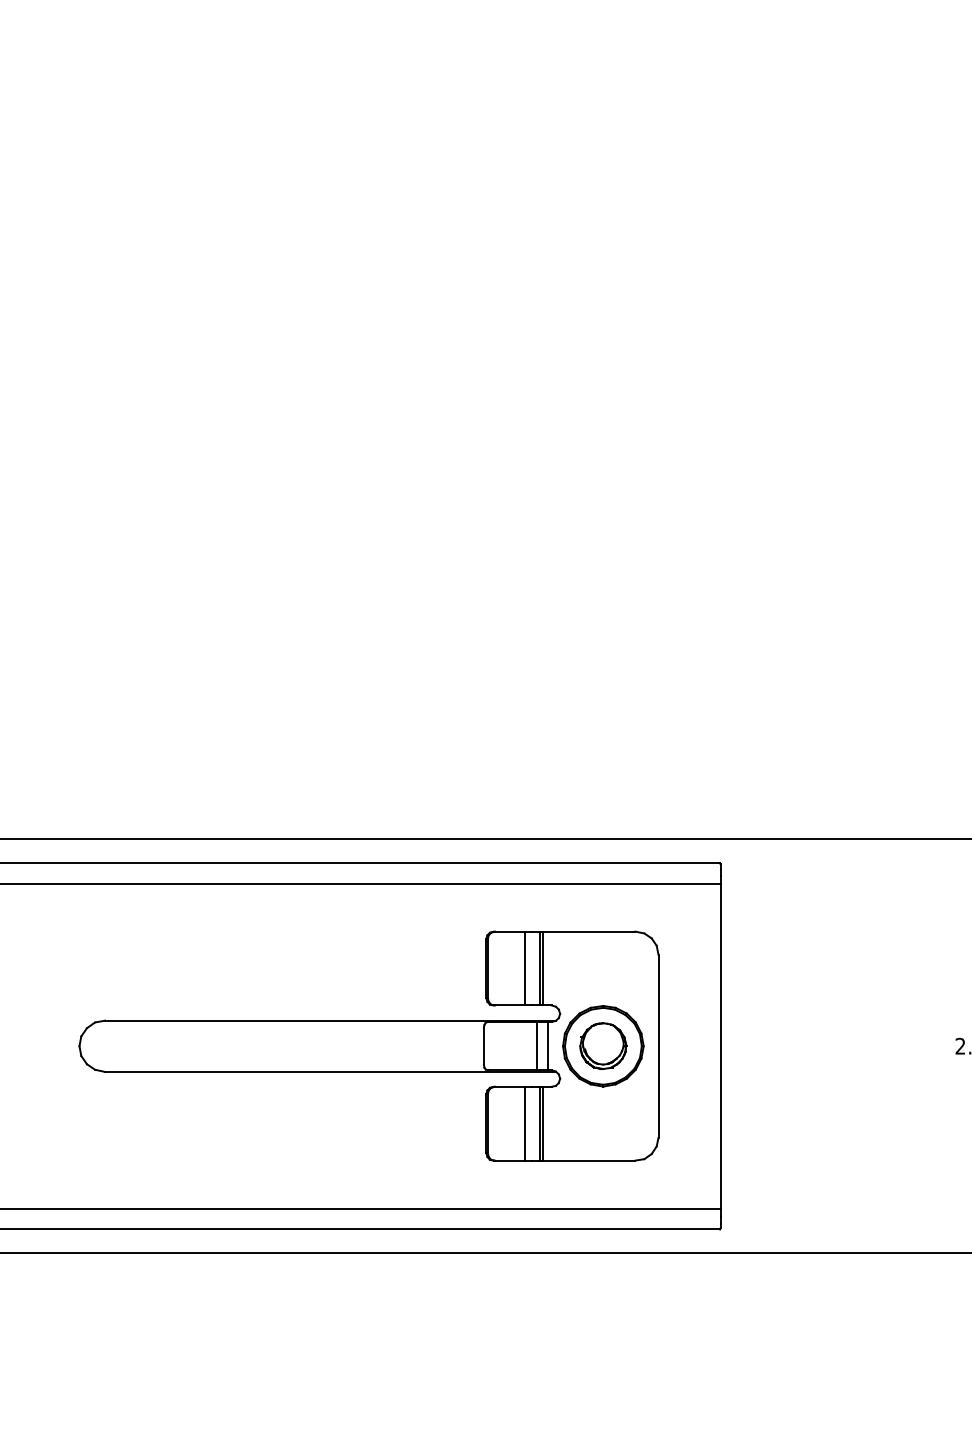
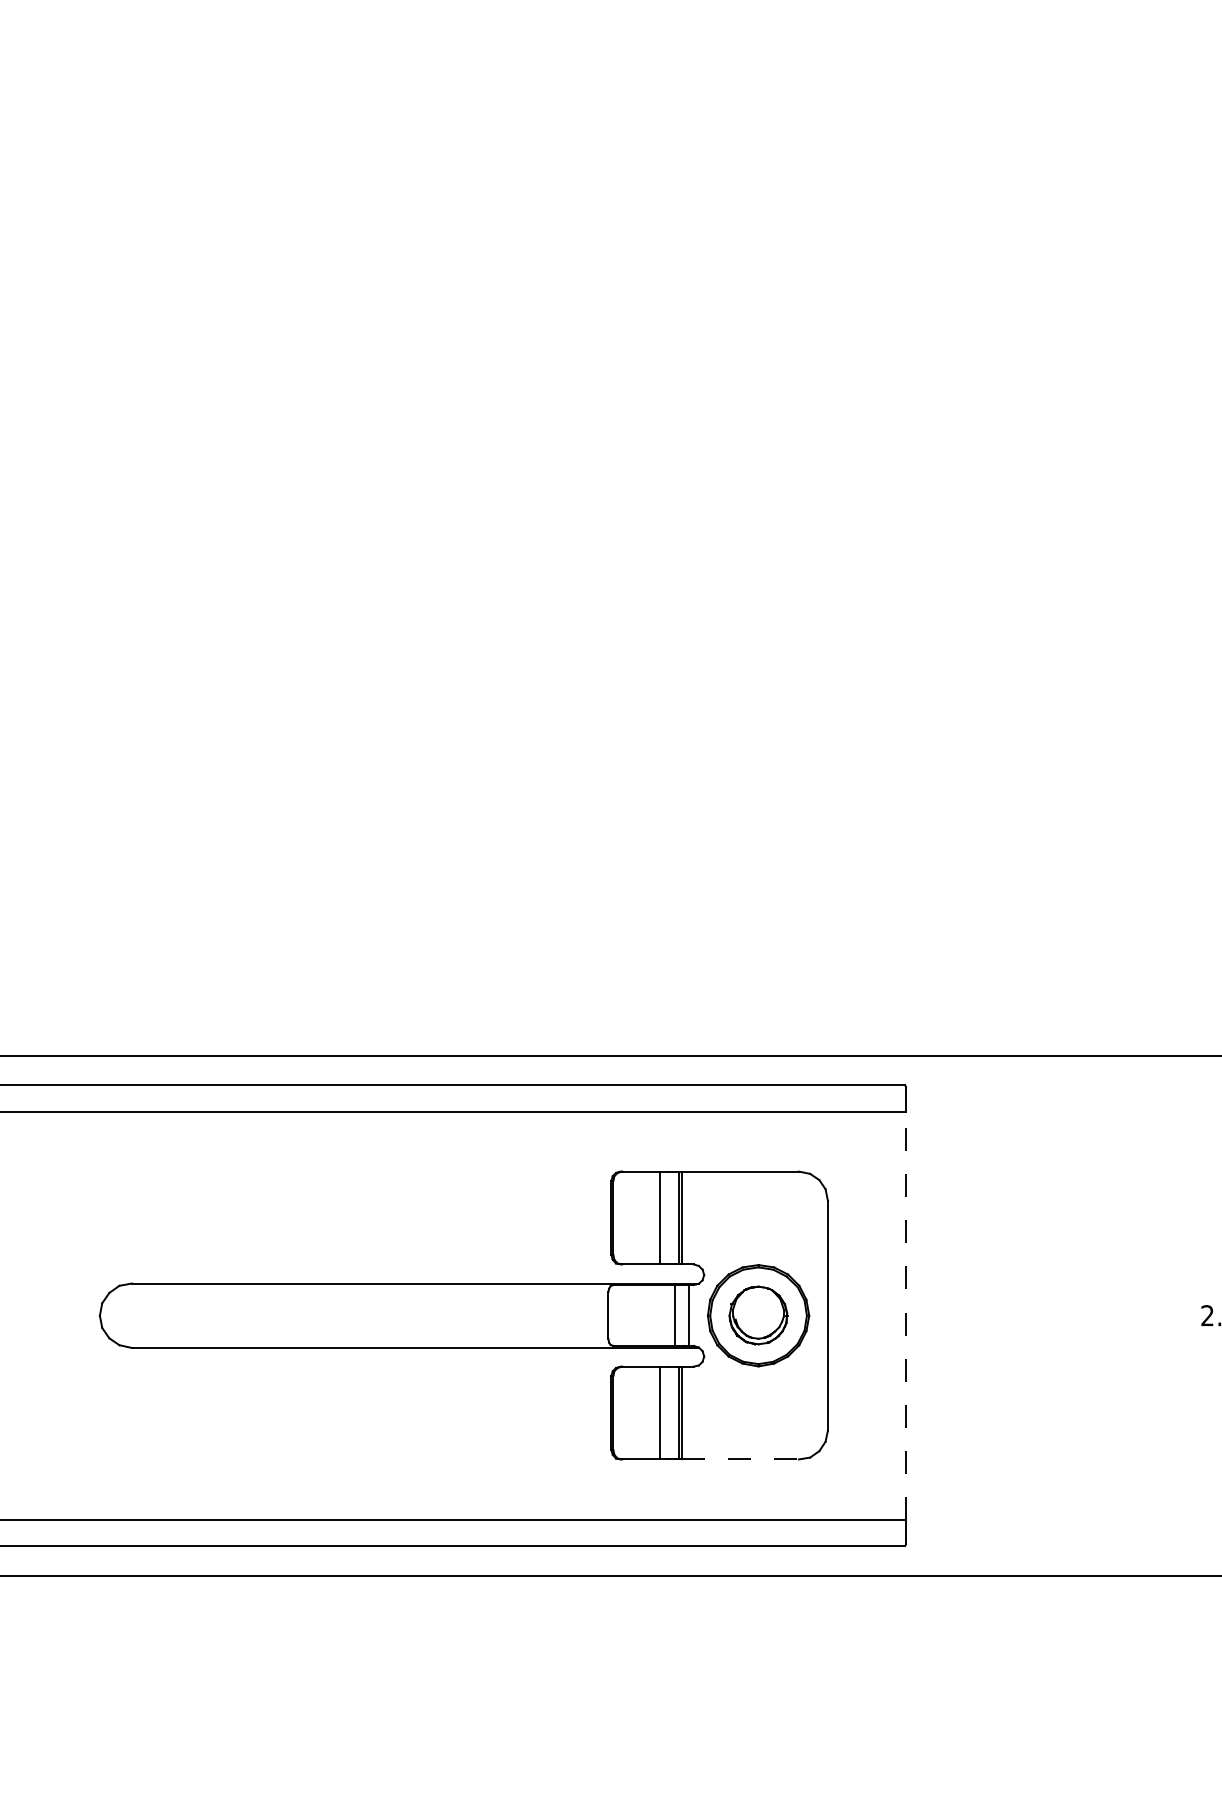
line: (720, 1046) -> (905, 1315), solid -> dashed
line: (589, 1160) -> (740, 1459), solid -> dashed

